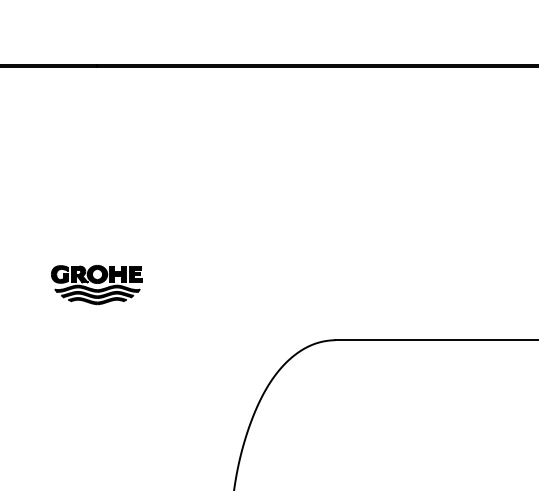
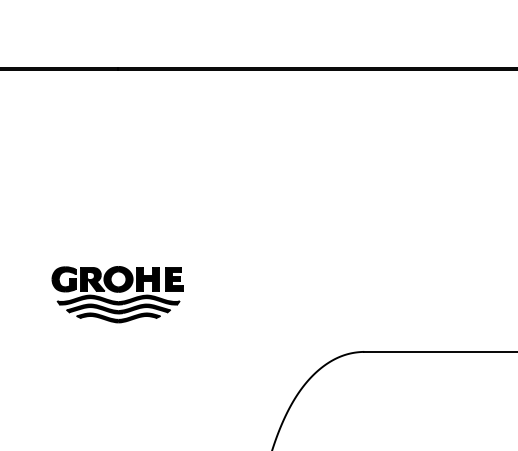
part: (96, 285) -> (117, 295), size x1.4

